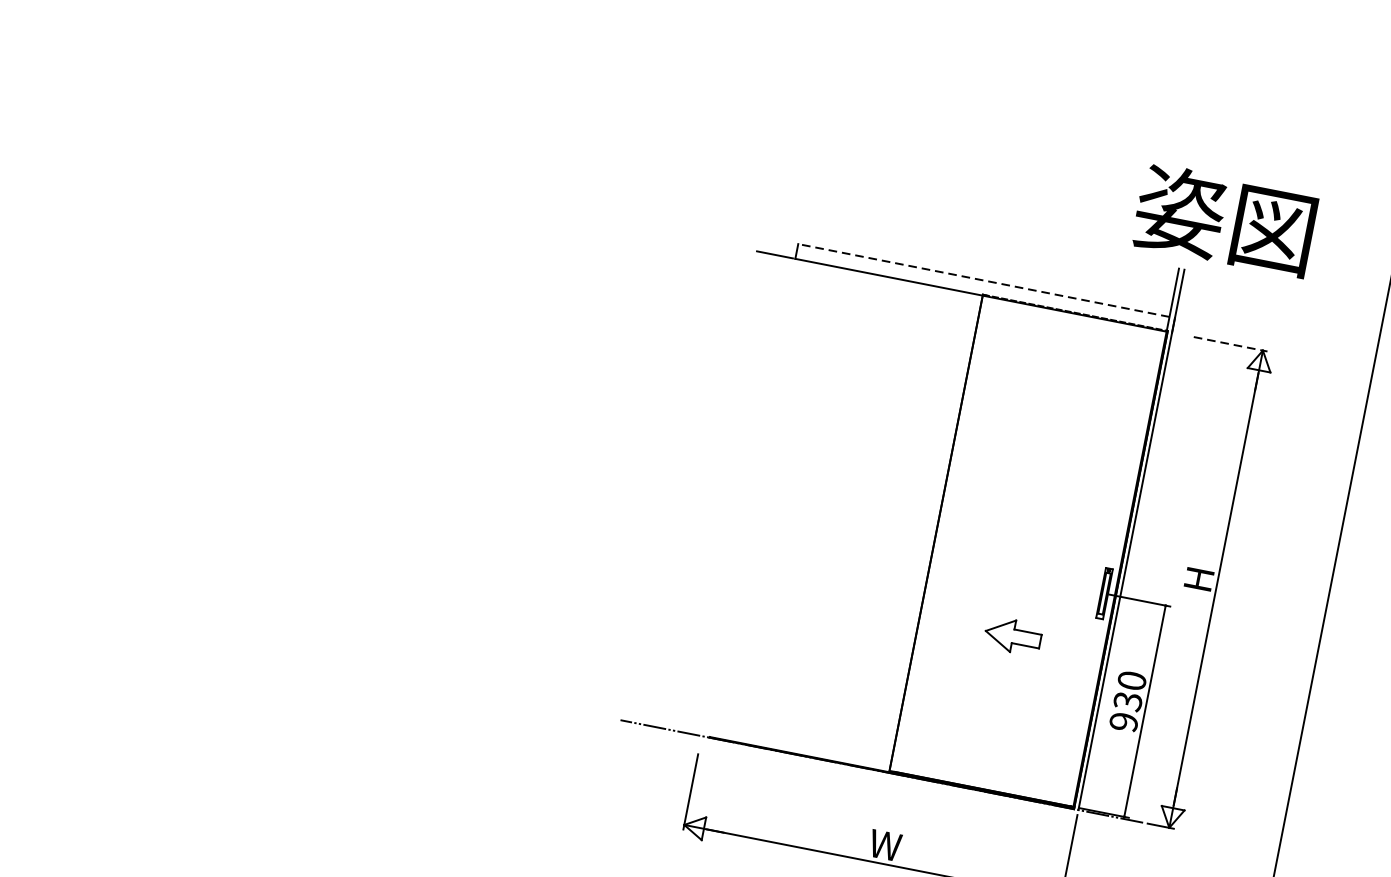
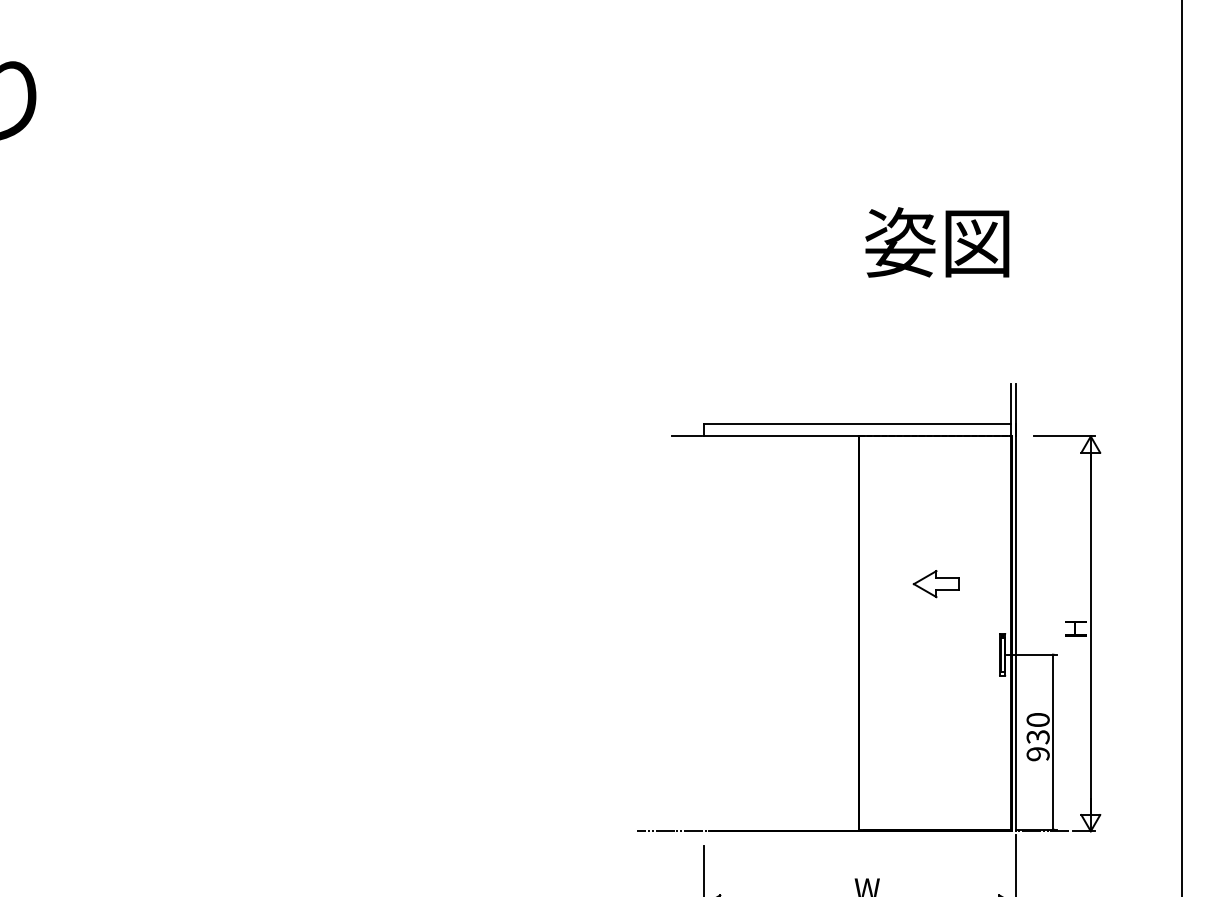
text: (1225, 220) -> (937, 242), moved
line: (983, 280) -> (857, 424), dashed -> solid
line: (1231, 344) -> (1064, 436), dashed -> solid
part: (1011, 636) -> (935, 584), moved

